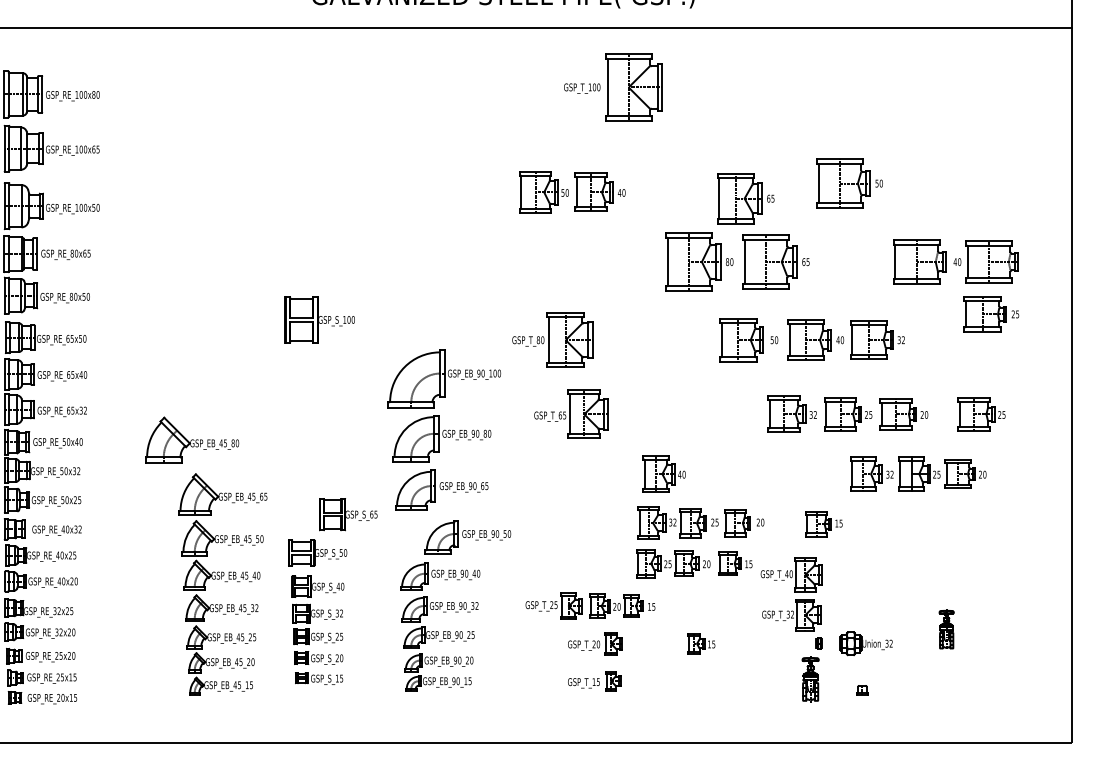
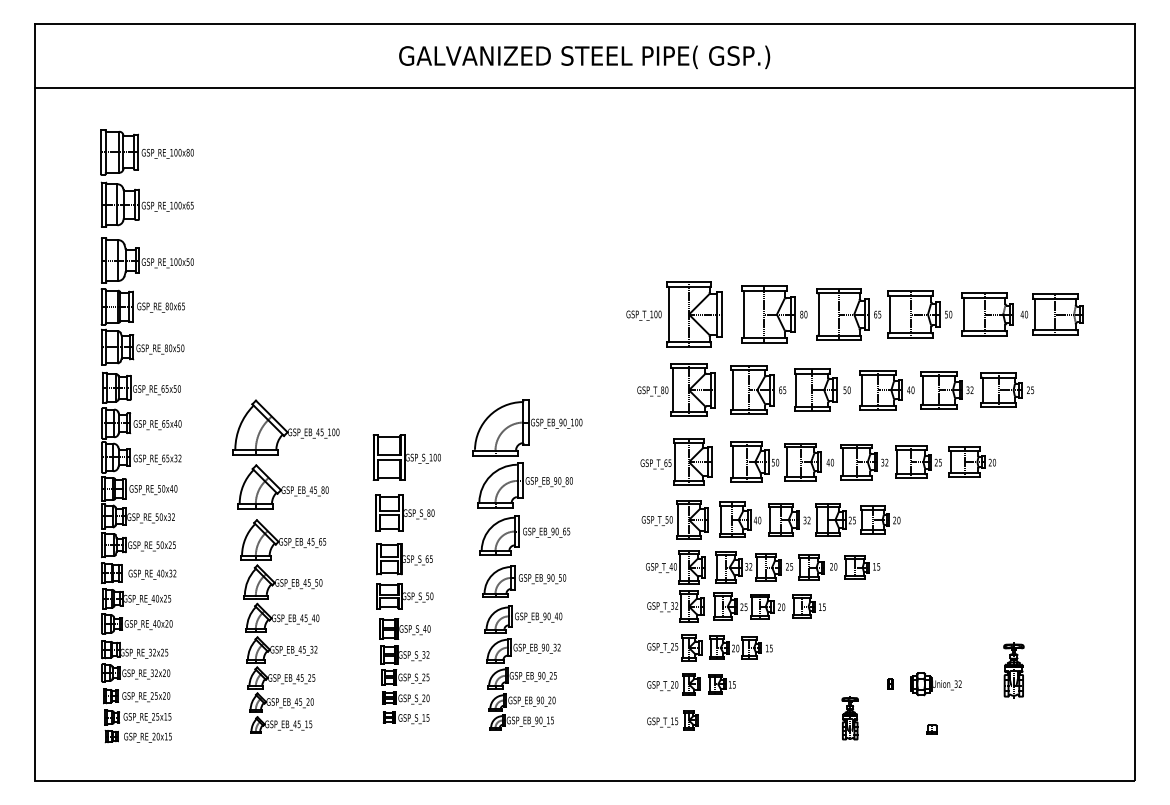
part: (613, 87) -> (674, 314), moved
part: (849, 183) -> (919, 314), moved
part: (571, 191) -> (781, 461), moved
part: (745, 197) -> (758, 389), moved
part: (991, 313) -> (1007, 389), moved
part: (319, 319) -> (406, 457), moved
part: (552, 339) -> (676, 389), moved
part: (194, 378) -> (285, 427), added
part: (571, 413) -> (676, 461), moved
part: (981, 413) -> (1047, 461), removed
part: (317, 466) -> (404, 512), added
part: (596, 473) -> (674, 519), added
part: (918, 473) -> (834, 519), moved
part: (348, 514) -> (404, 559), moved
part: (824, 524) -> (862, 567), moved
part: (468, 537) -> (524, 581), moved
part: (223, 584) -> (283, 626), moved
part: (791, 594) -> (675, 586), moved
part: (589, 605) -> (709, 647), moved
part: (946, 629) -> (1013, 670), size x1.43
part: (700, 644) -> (721, 684), moved
part: (809, 679) -> (849, 718), moved

